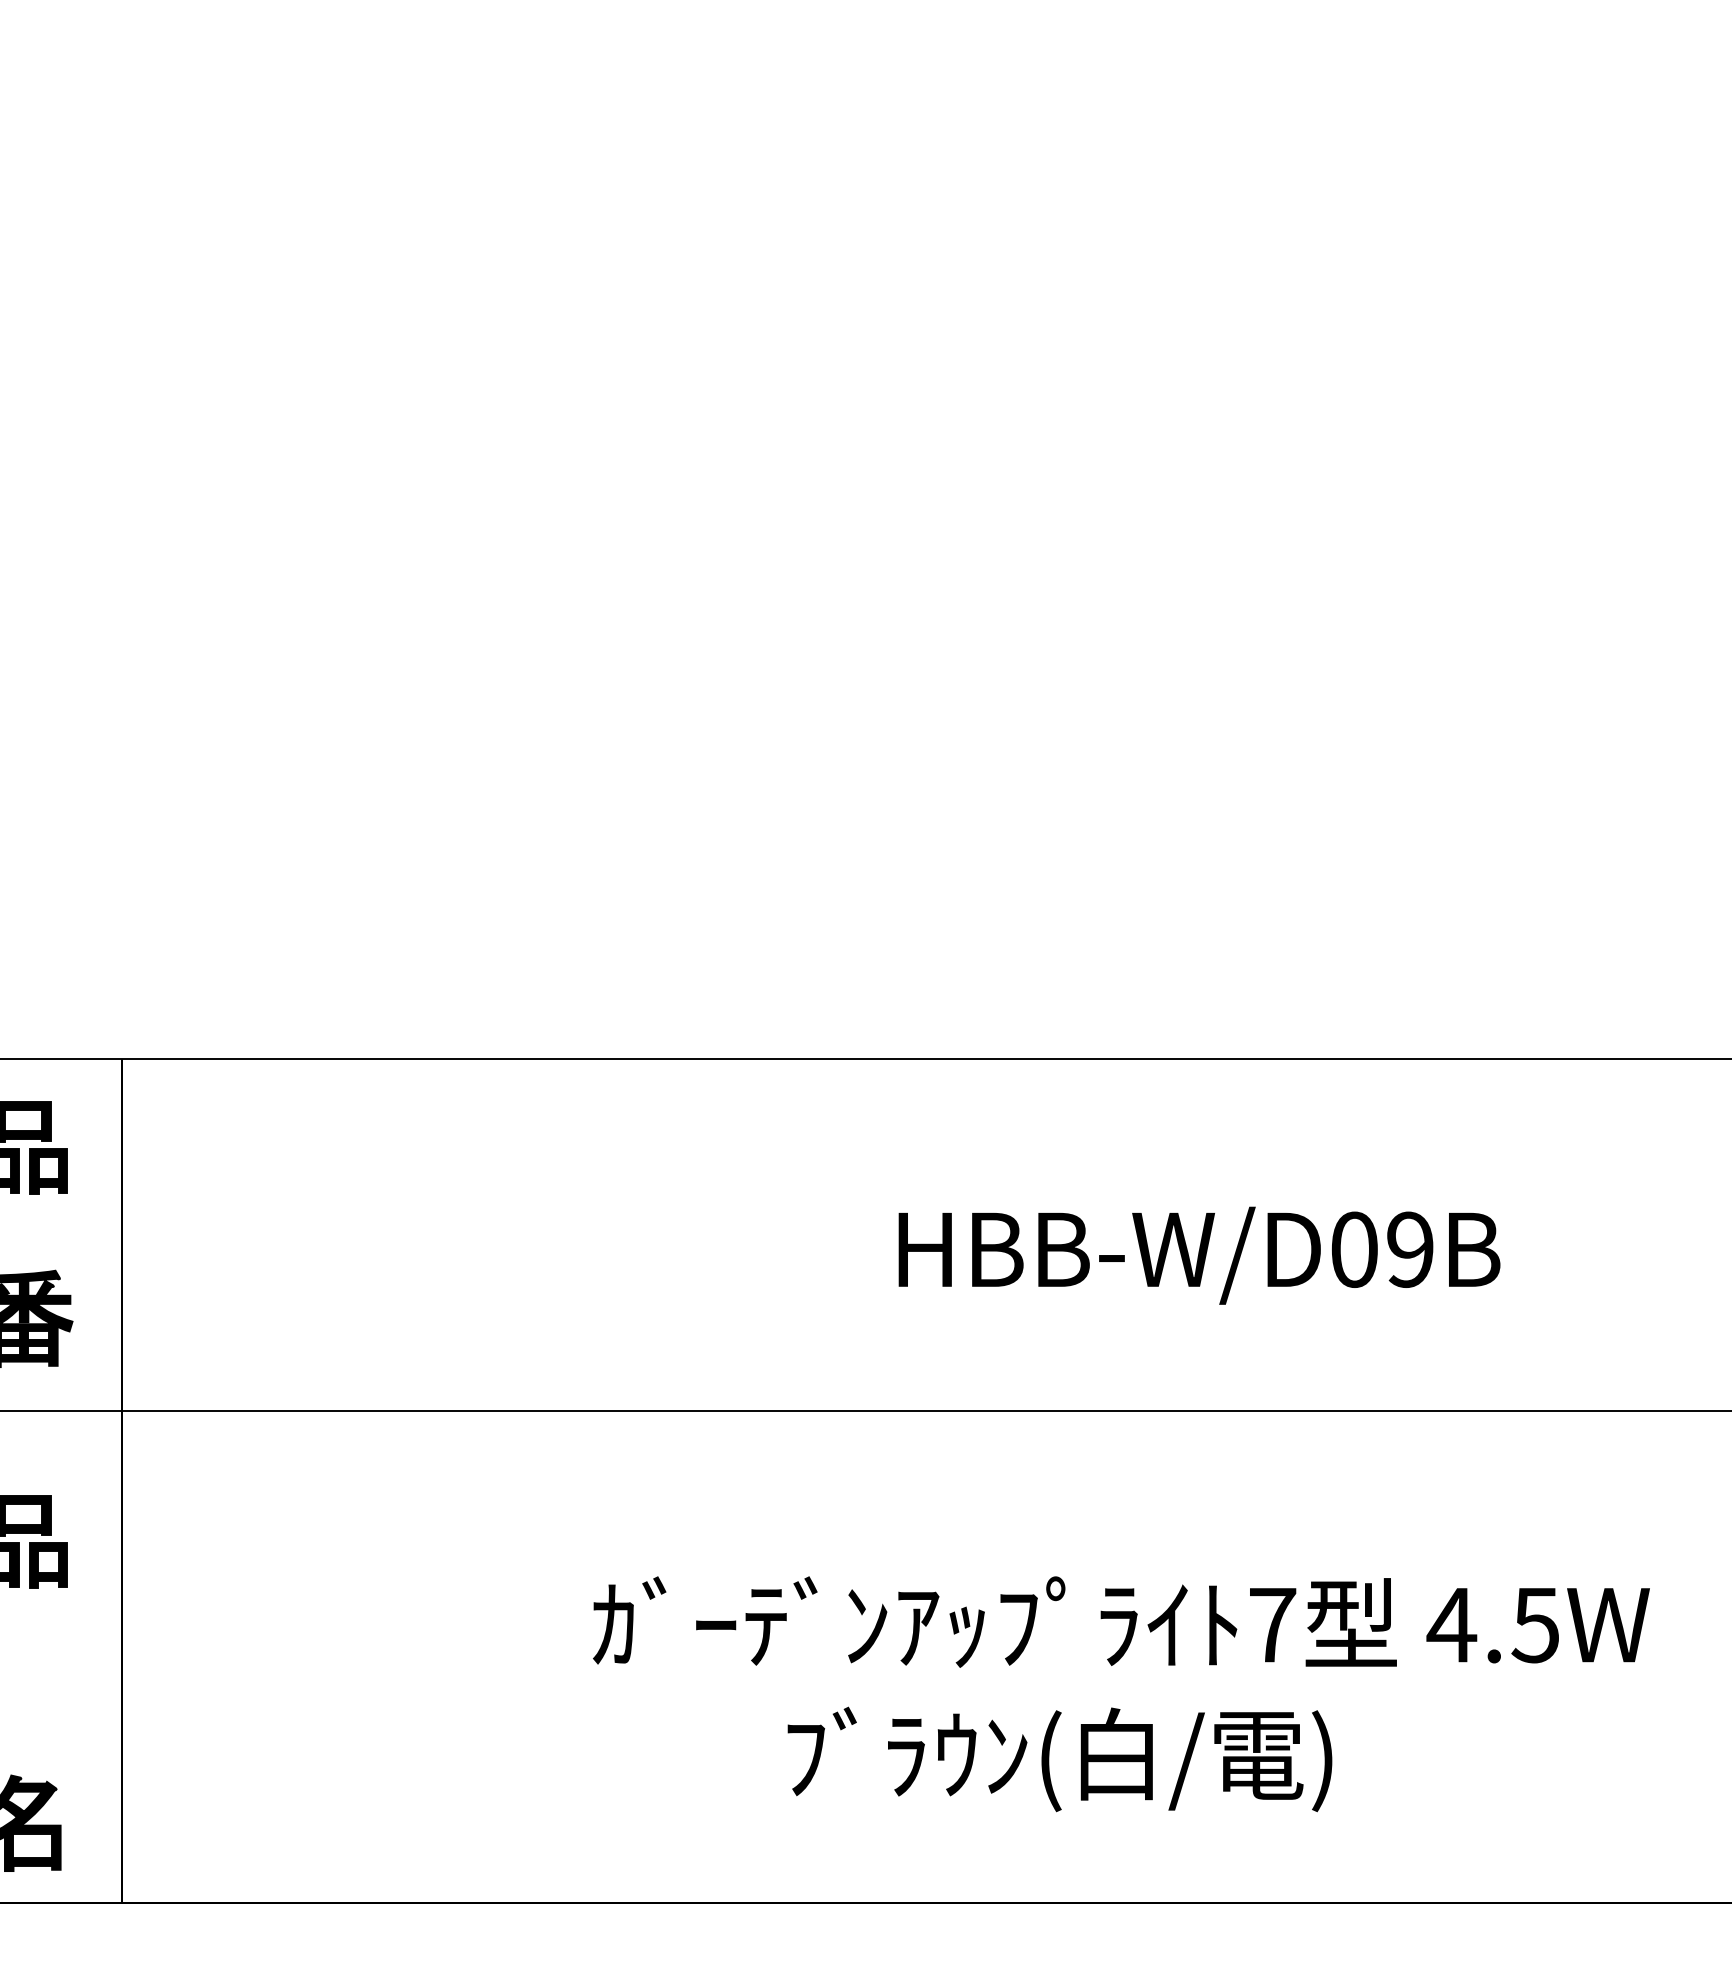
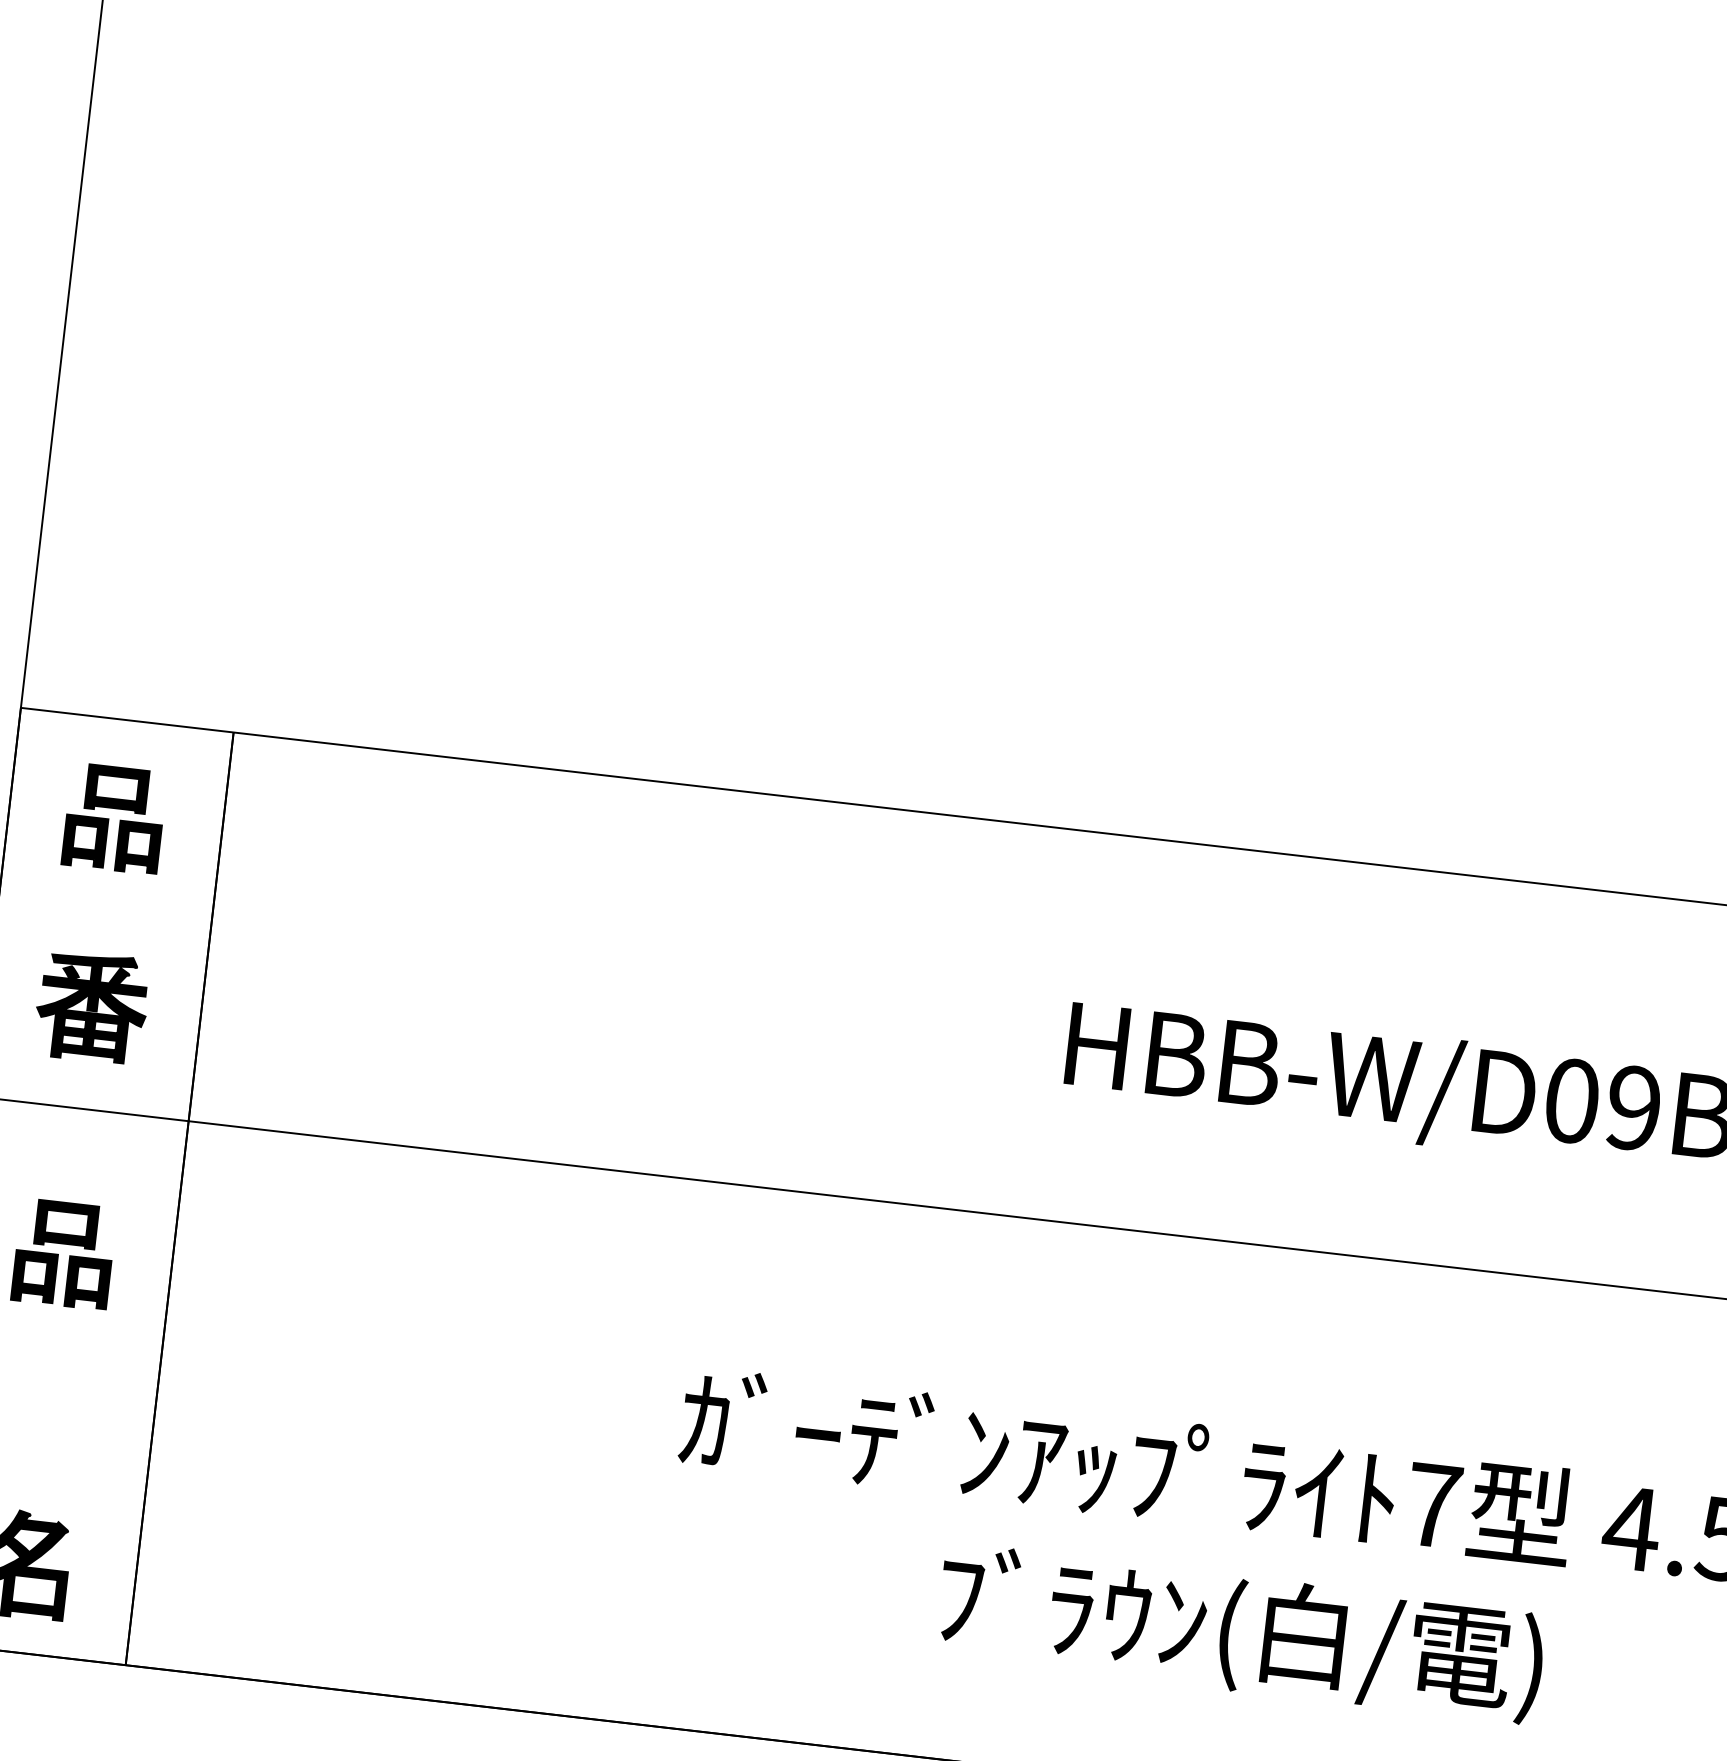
text: (1059, 1759) -> (1240, 1633), moved

